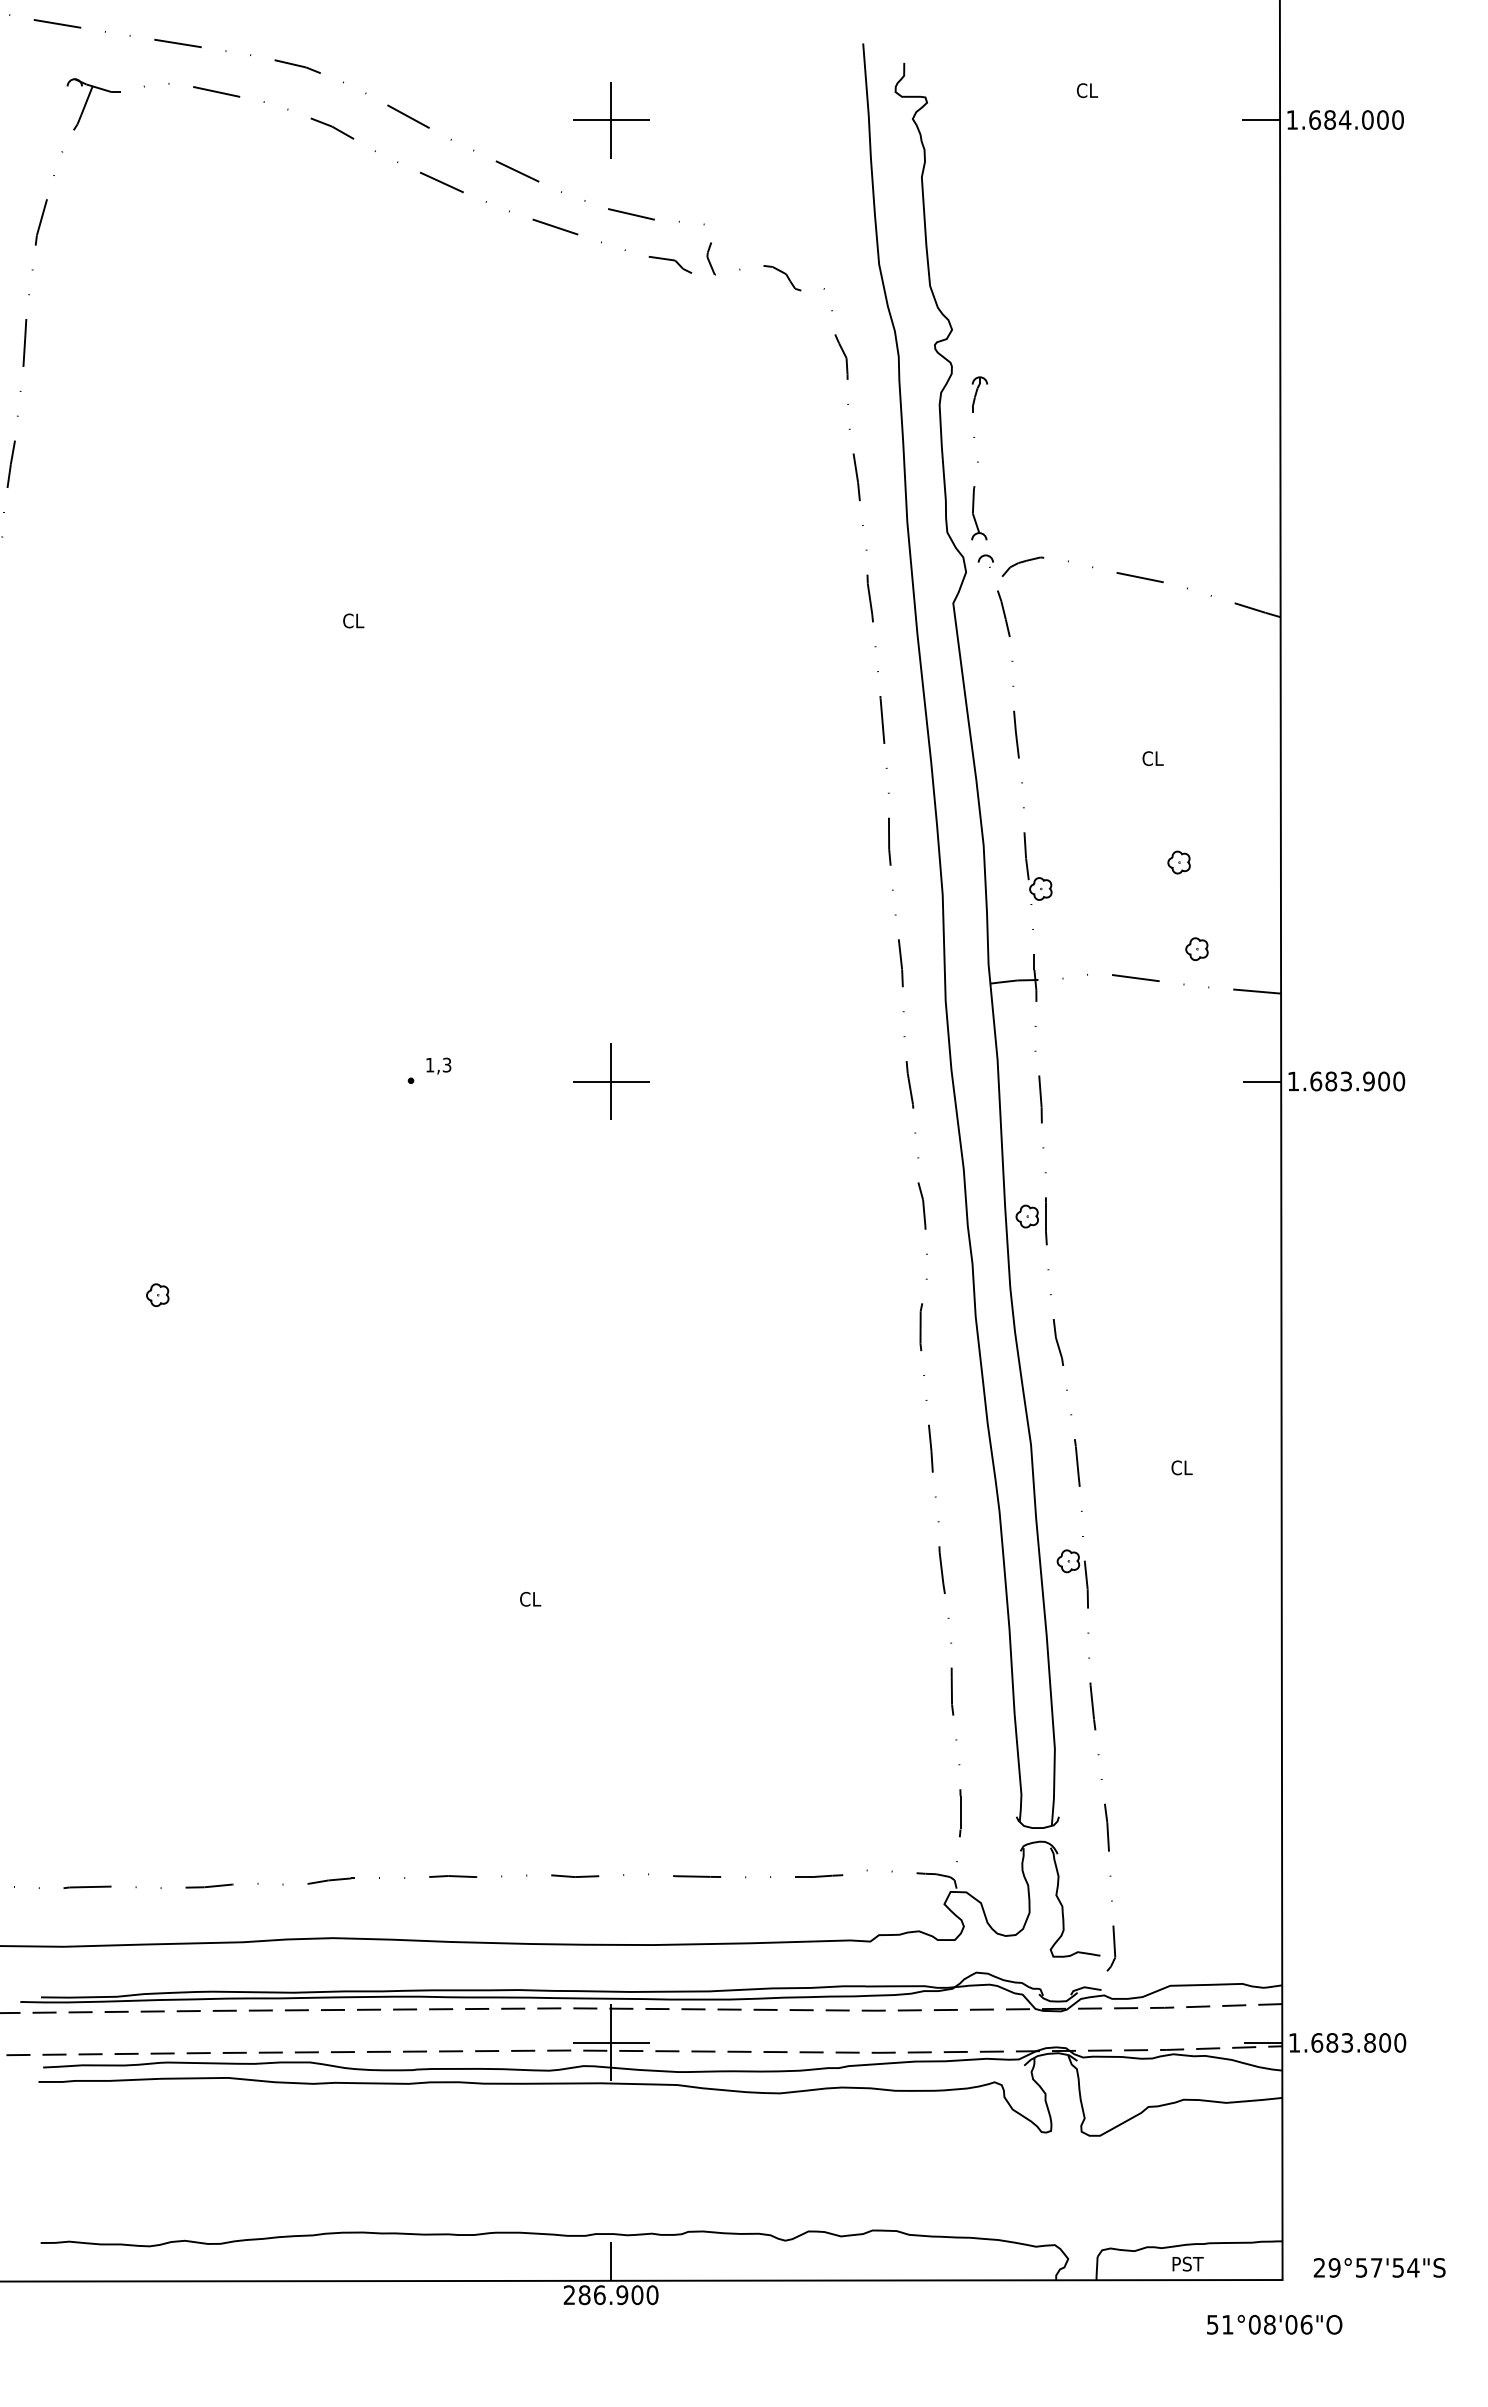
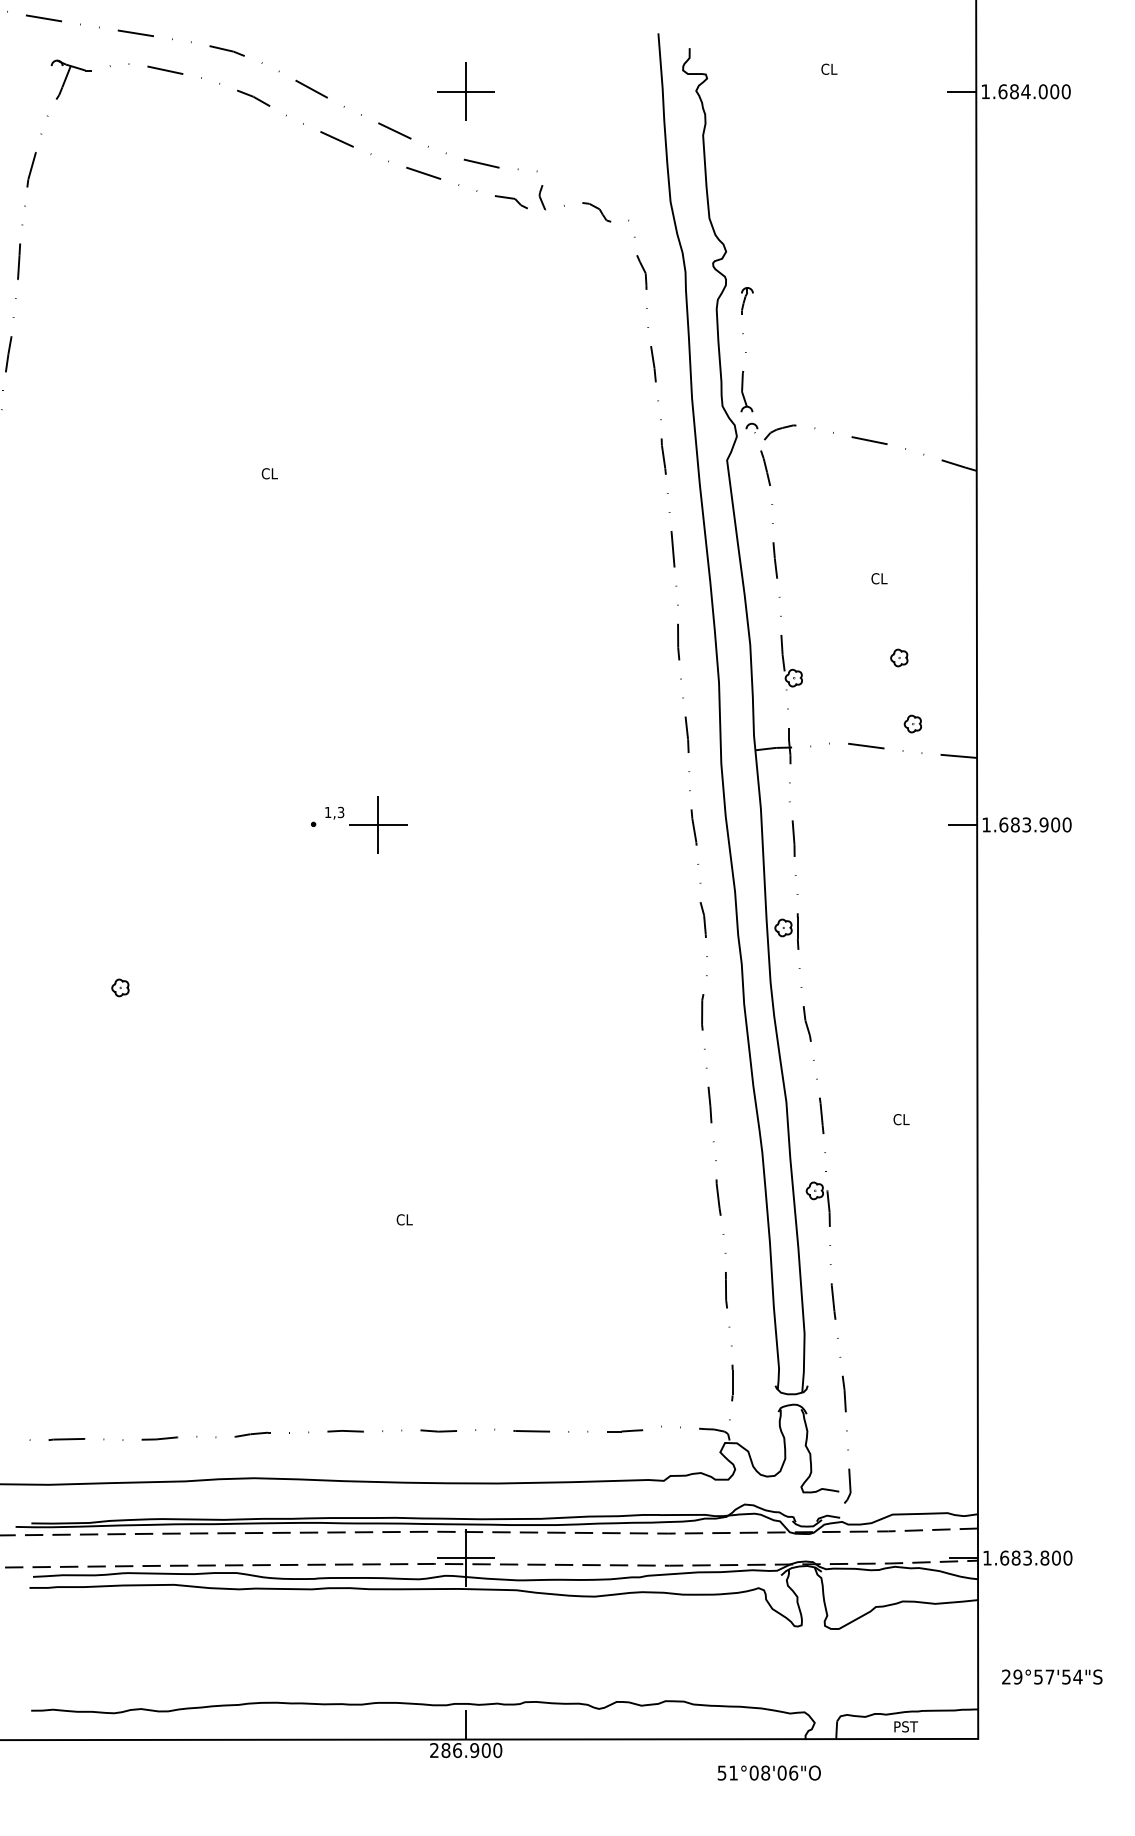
part: (611, 1081) -> (378, 824), moved
text: (1379, 2267) -> (1052, 1676), moved
text: (1274, 2324) -> (769, 1772), moved

